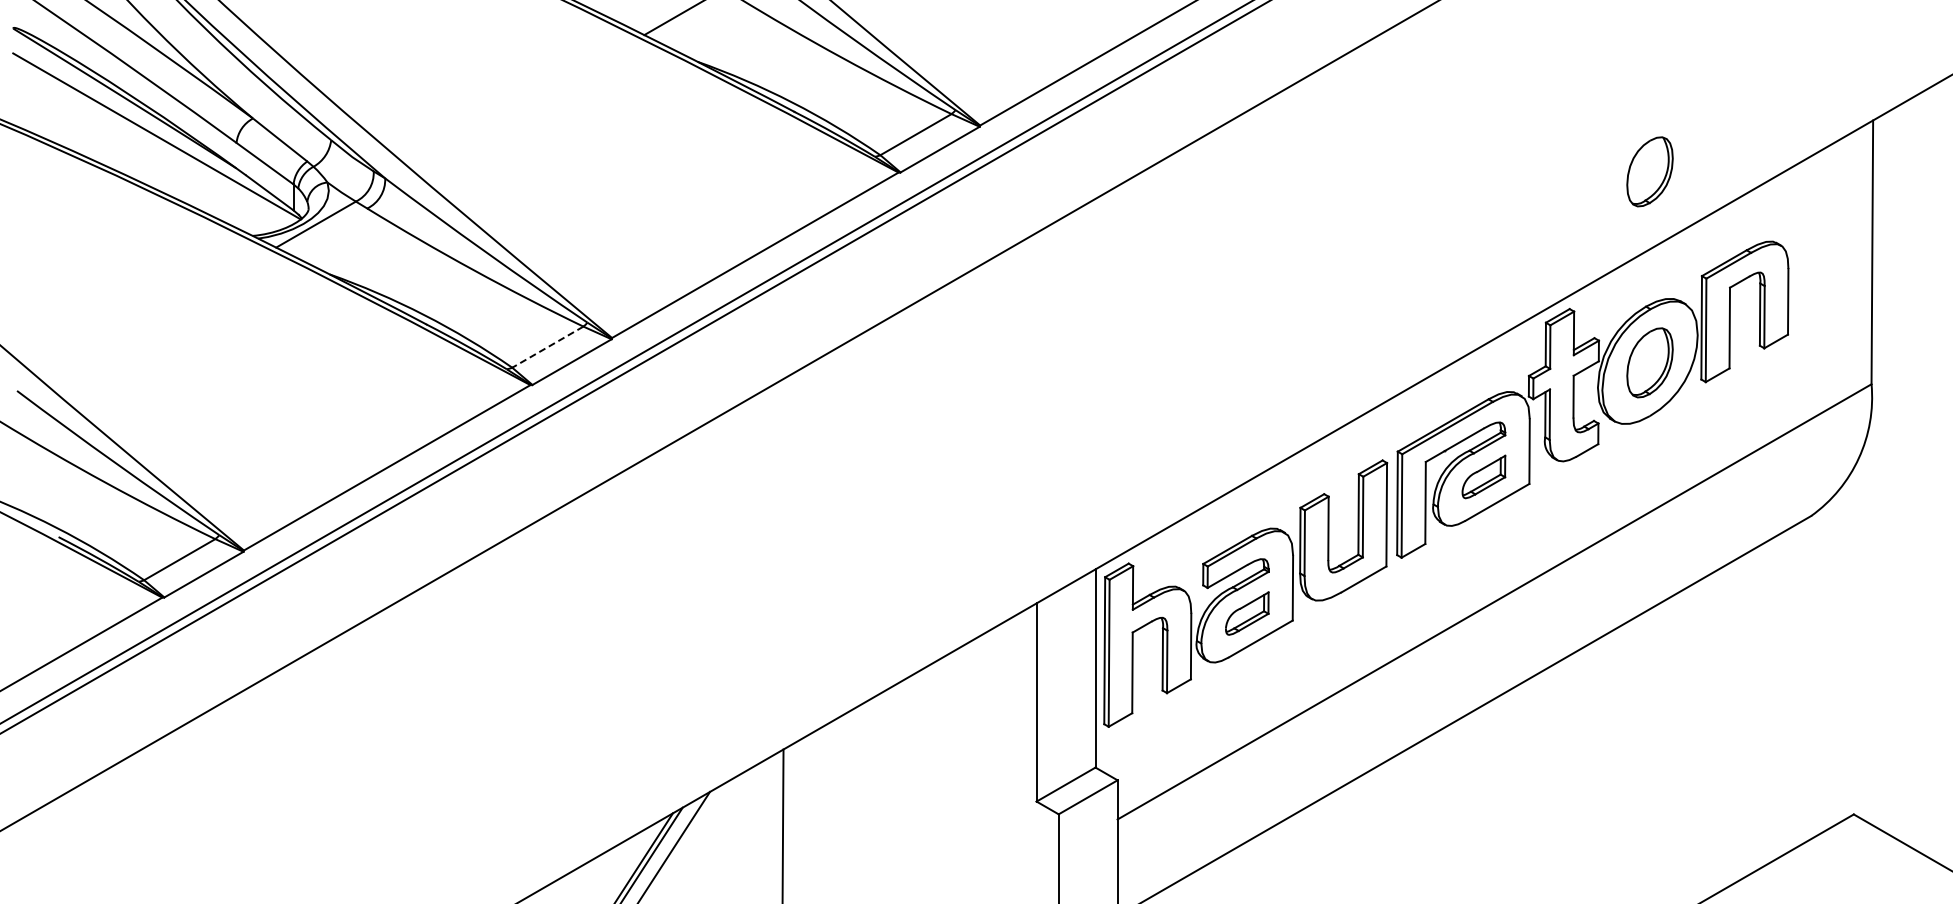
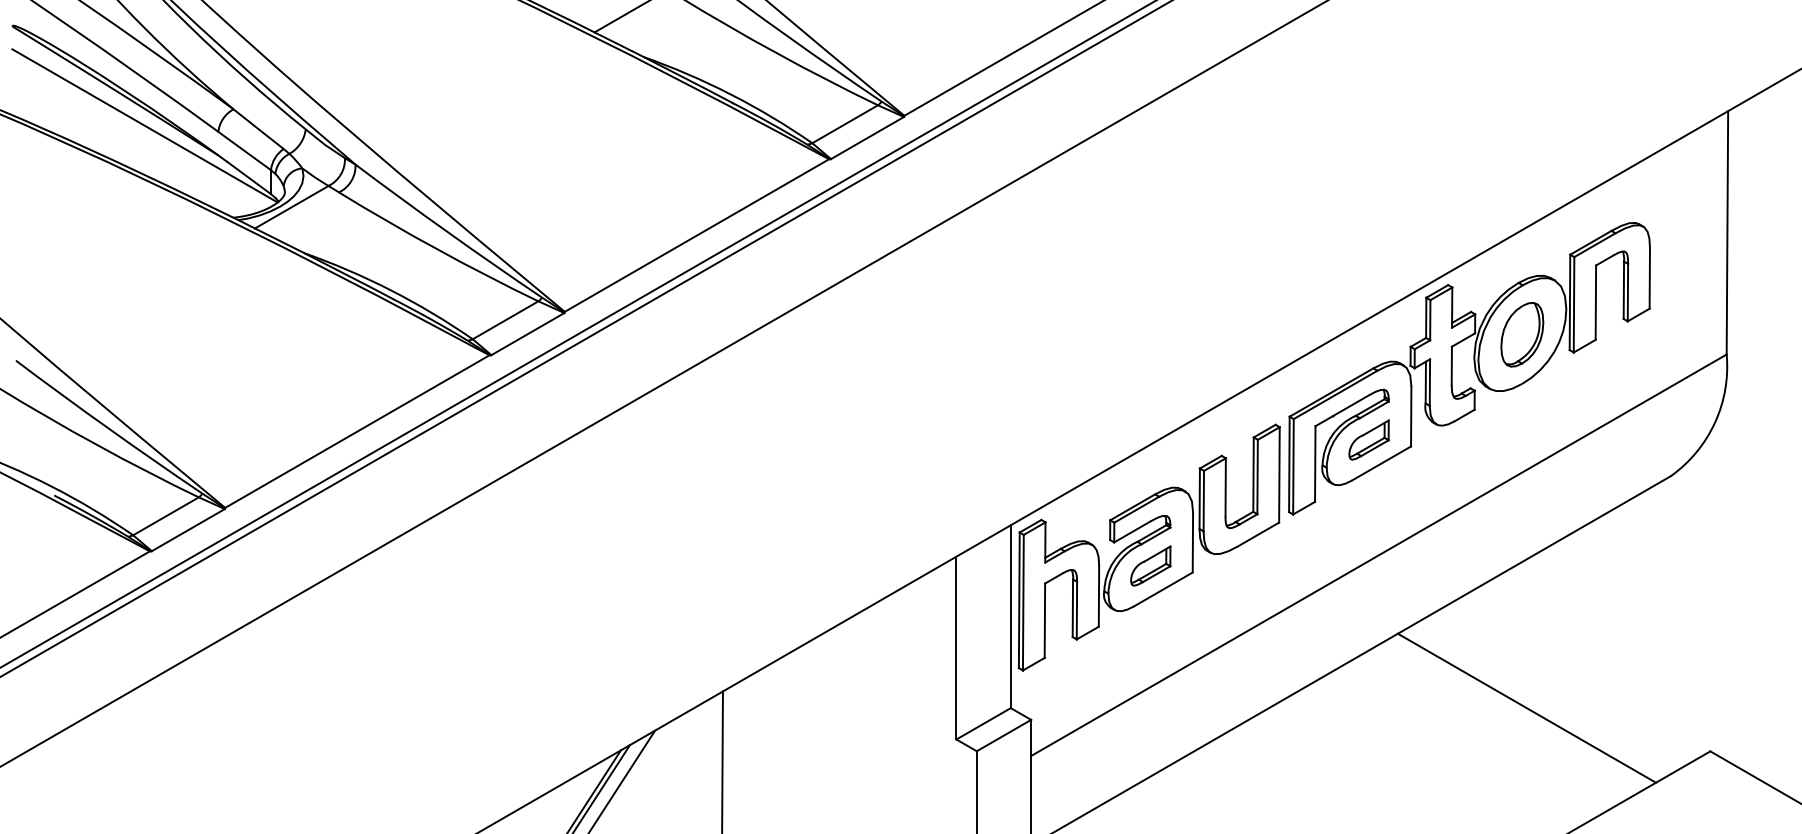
part: (1649, 171) -> (1521, 158), removed
line: (547, 347) -> (505, 320), dashed -> solid
line: (1654, 767) -> (1526, 708), added

